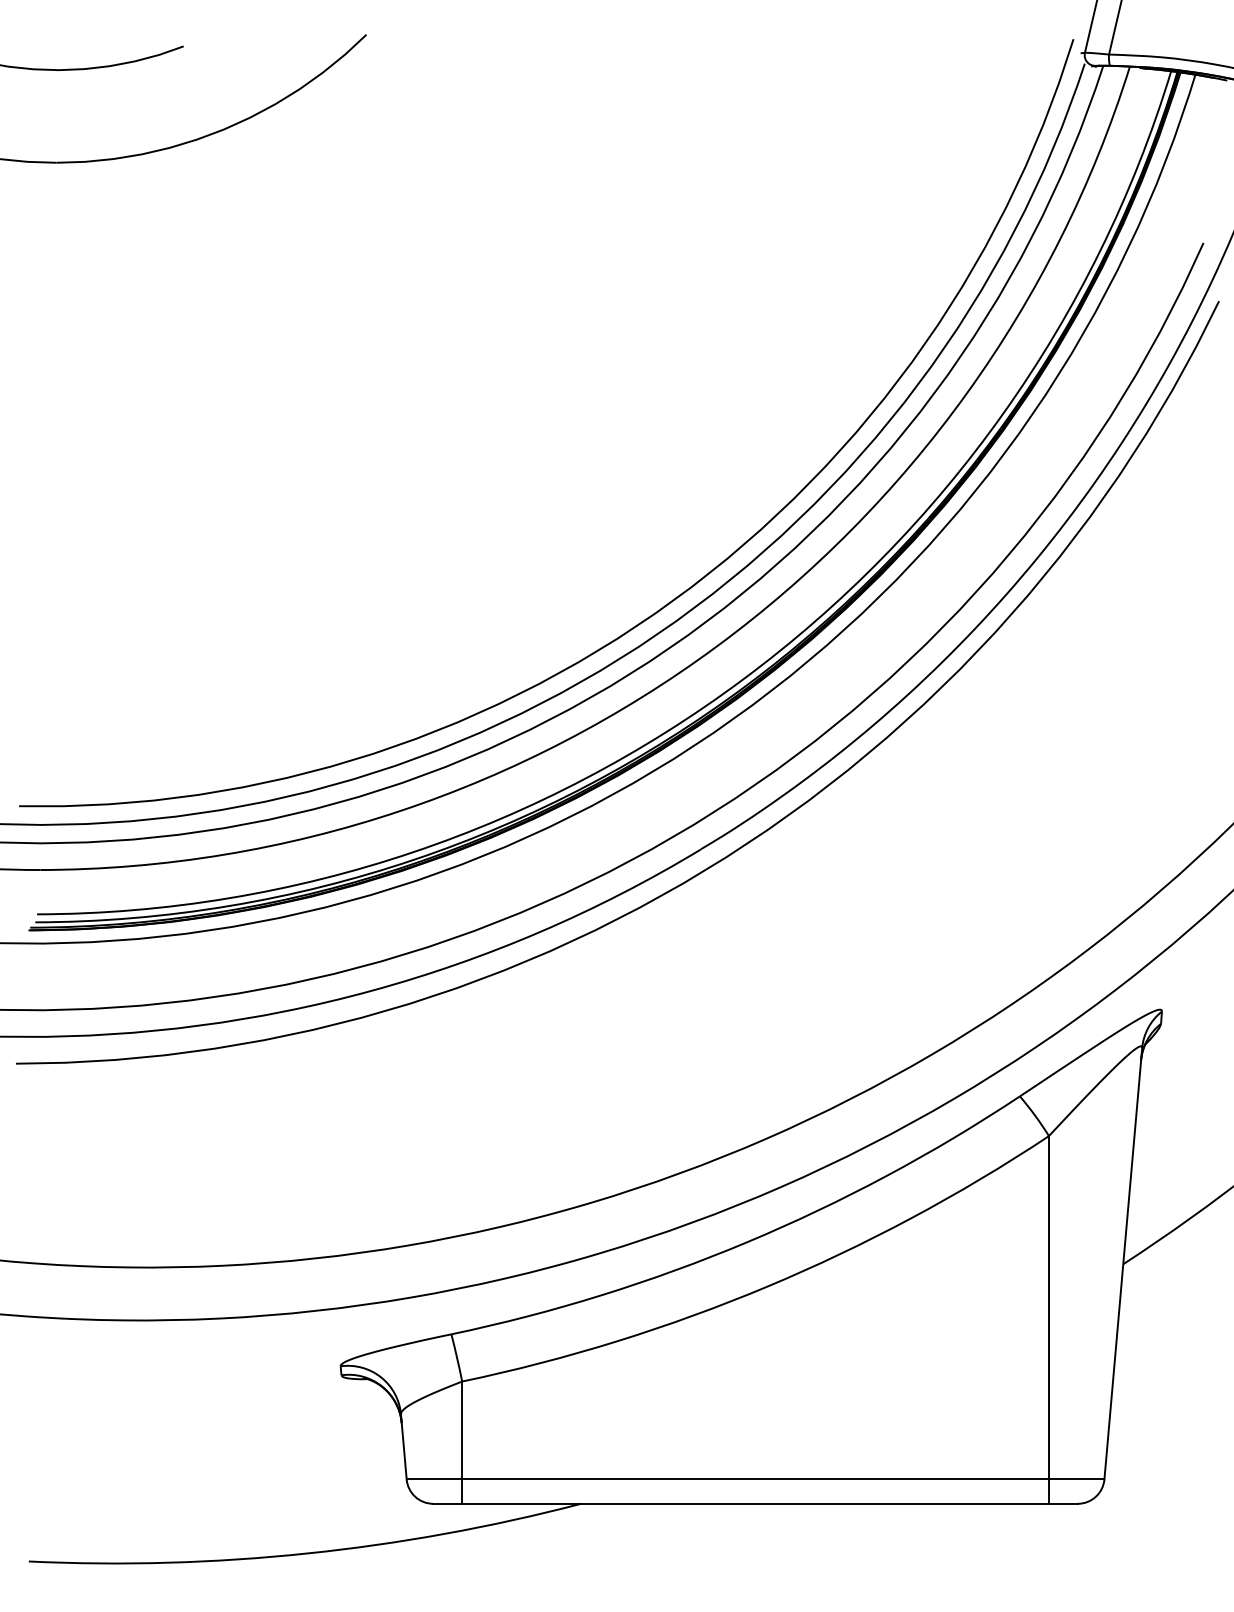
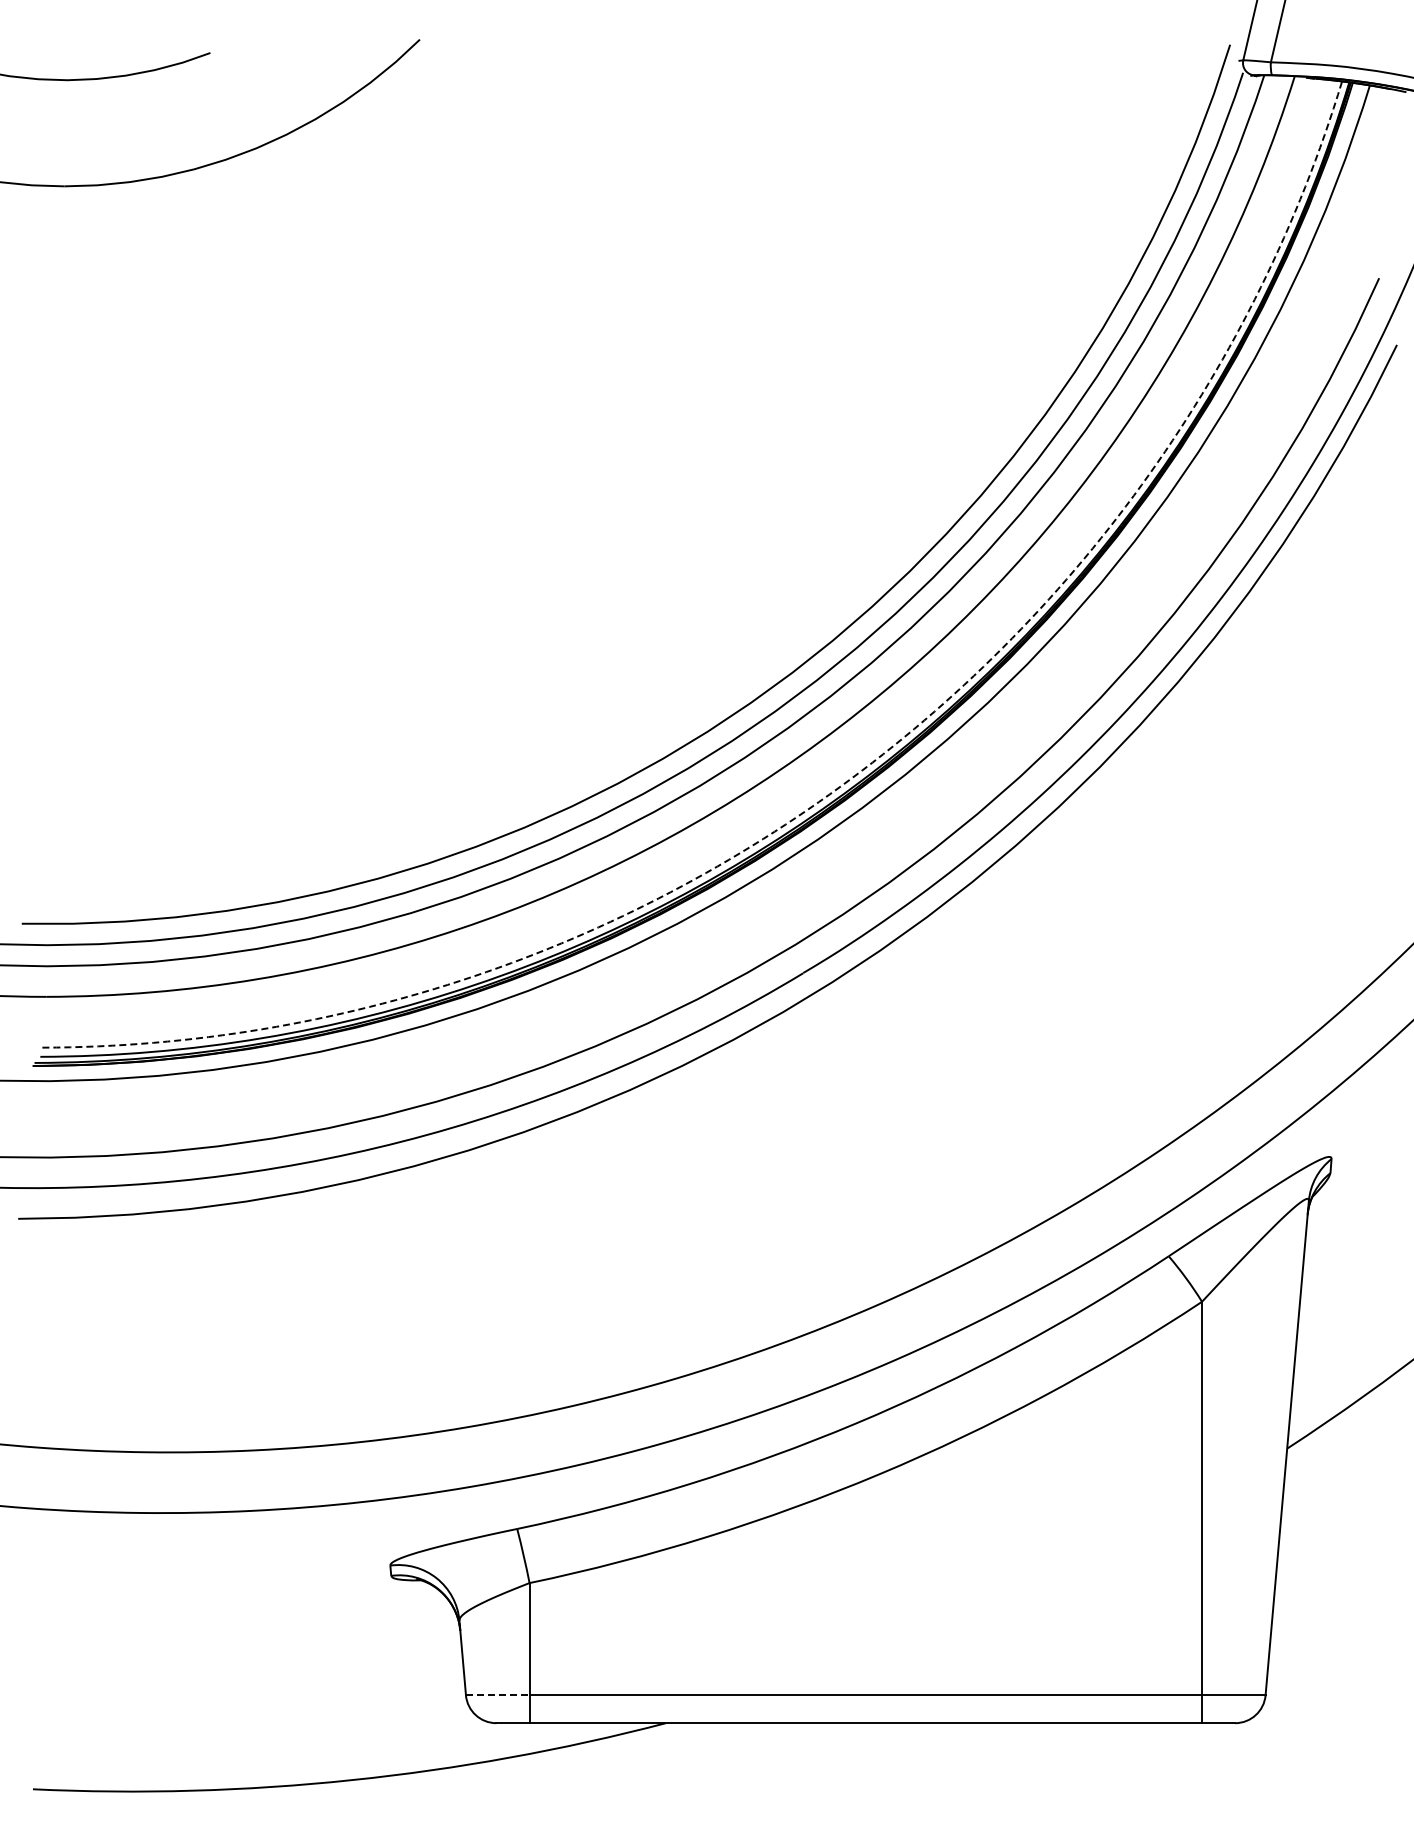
arc: (743, 679) -> (851, 778), solid -> dashed
line: (434, 1479) -> (497, 1695), solid -> dashed

